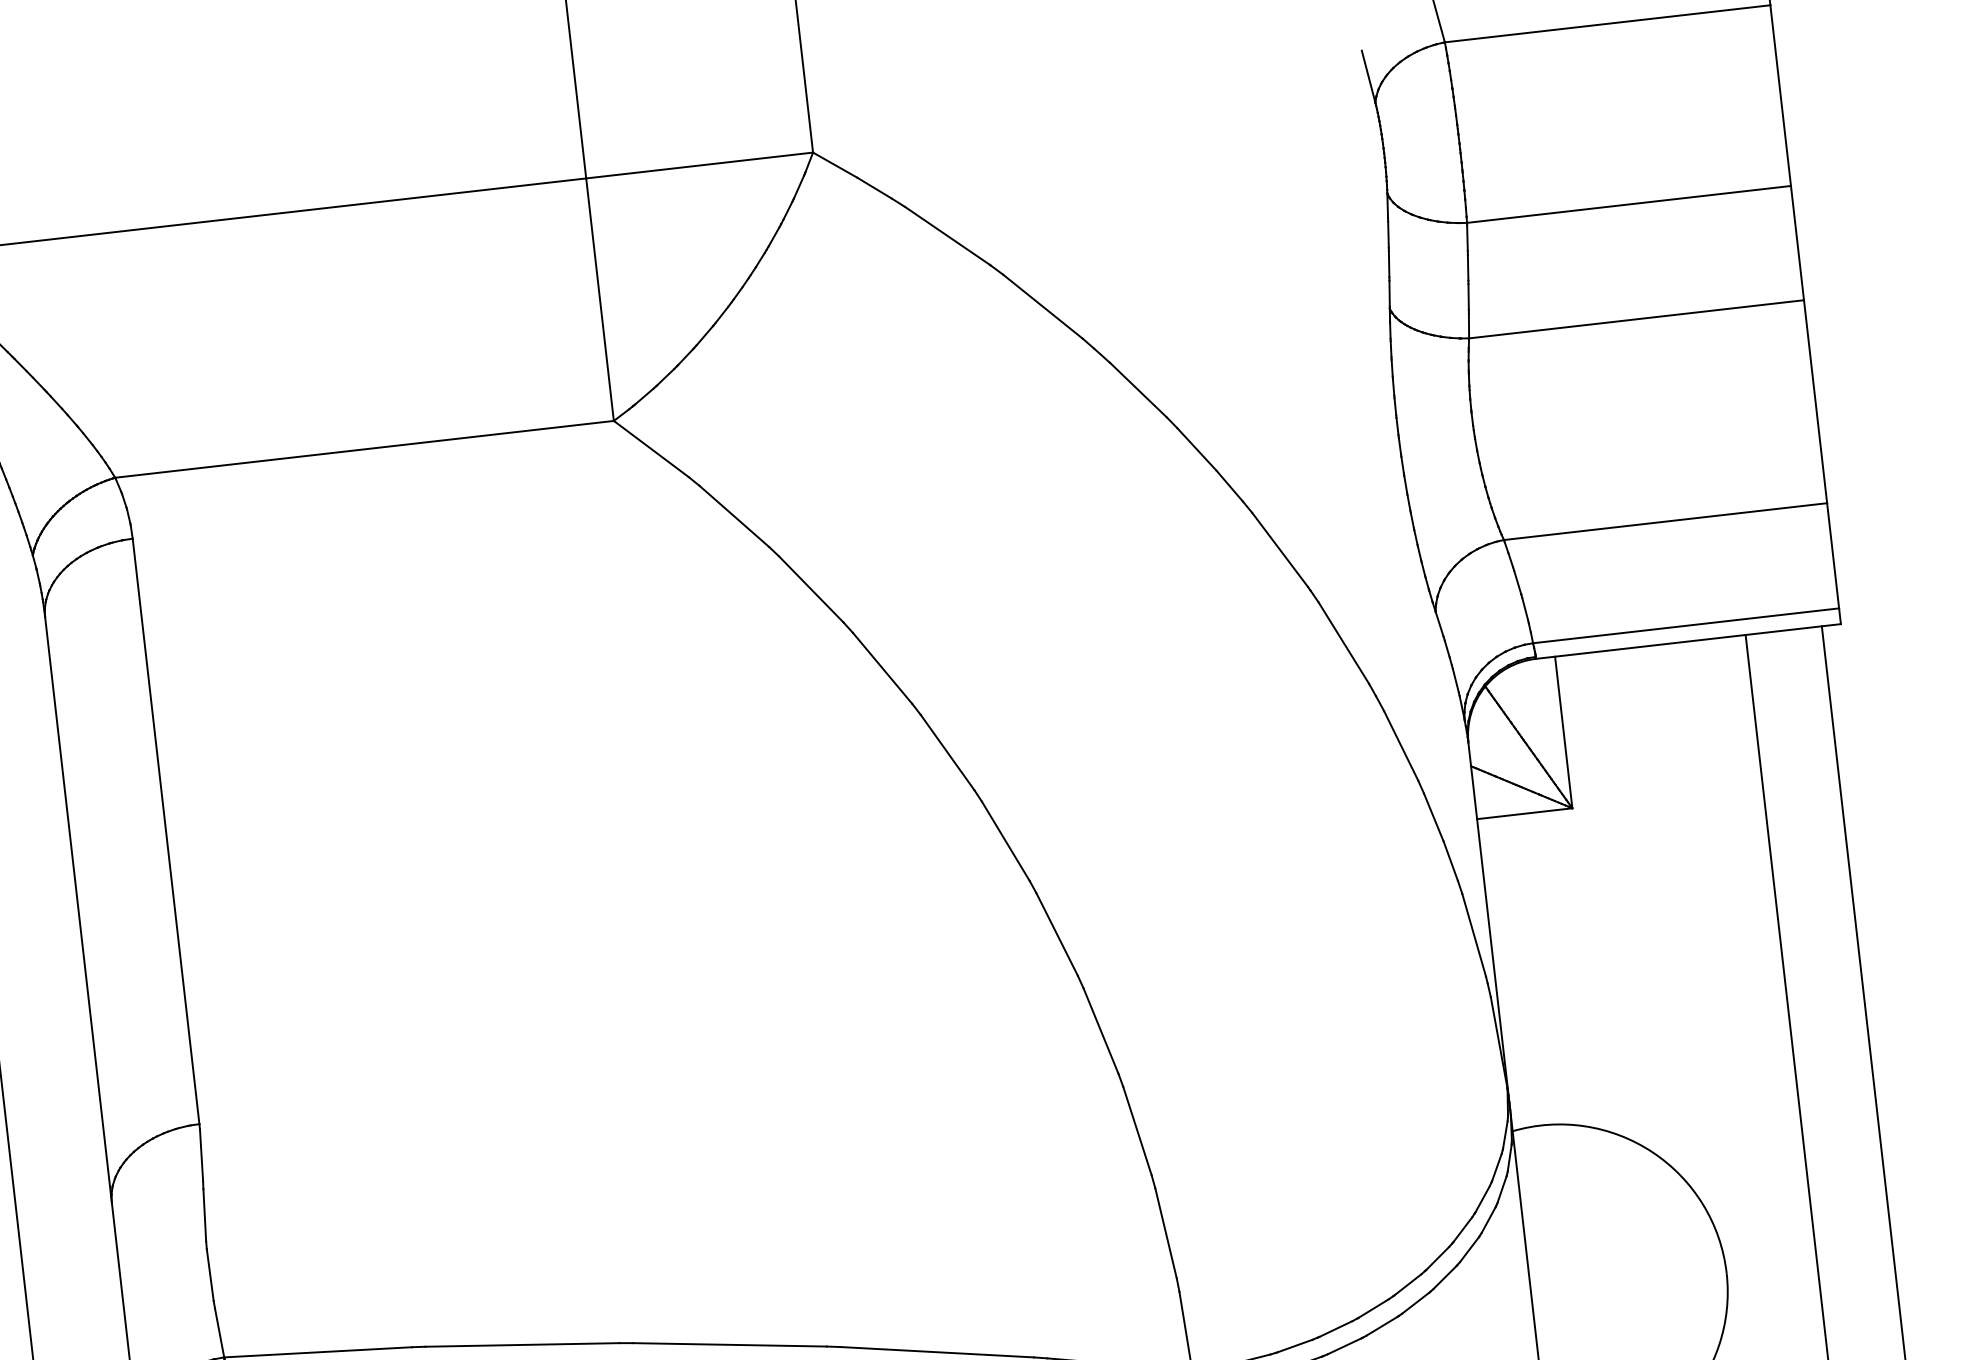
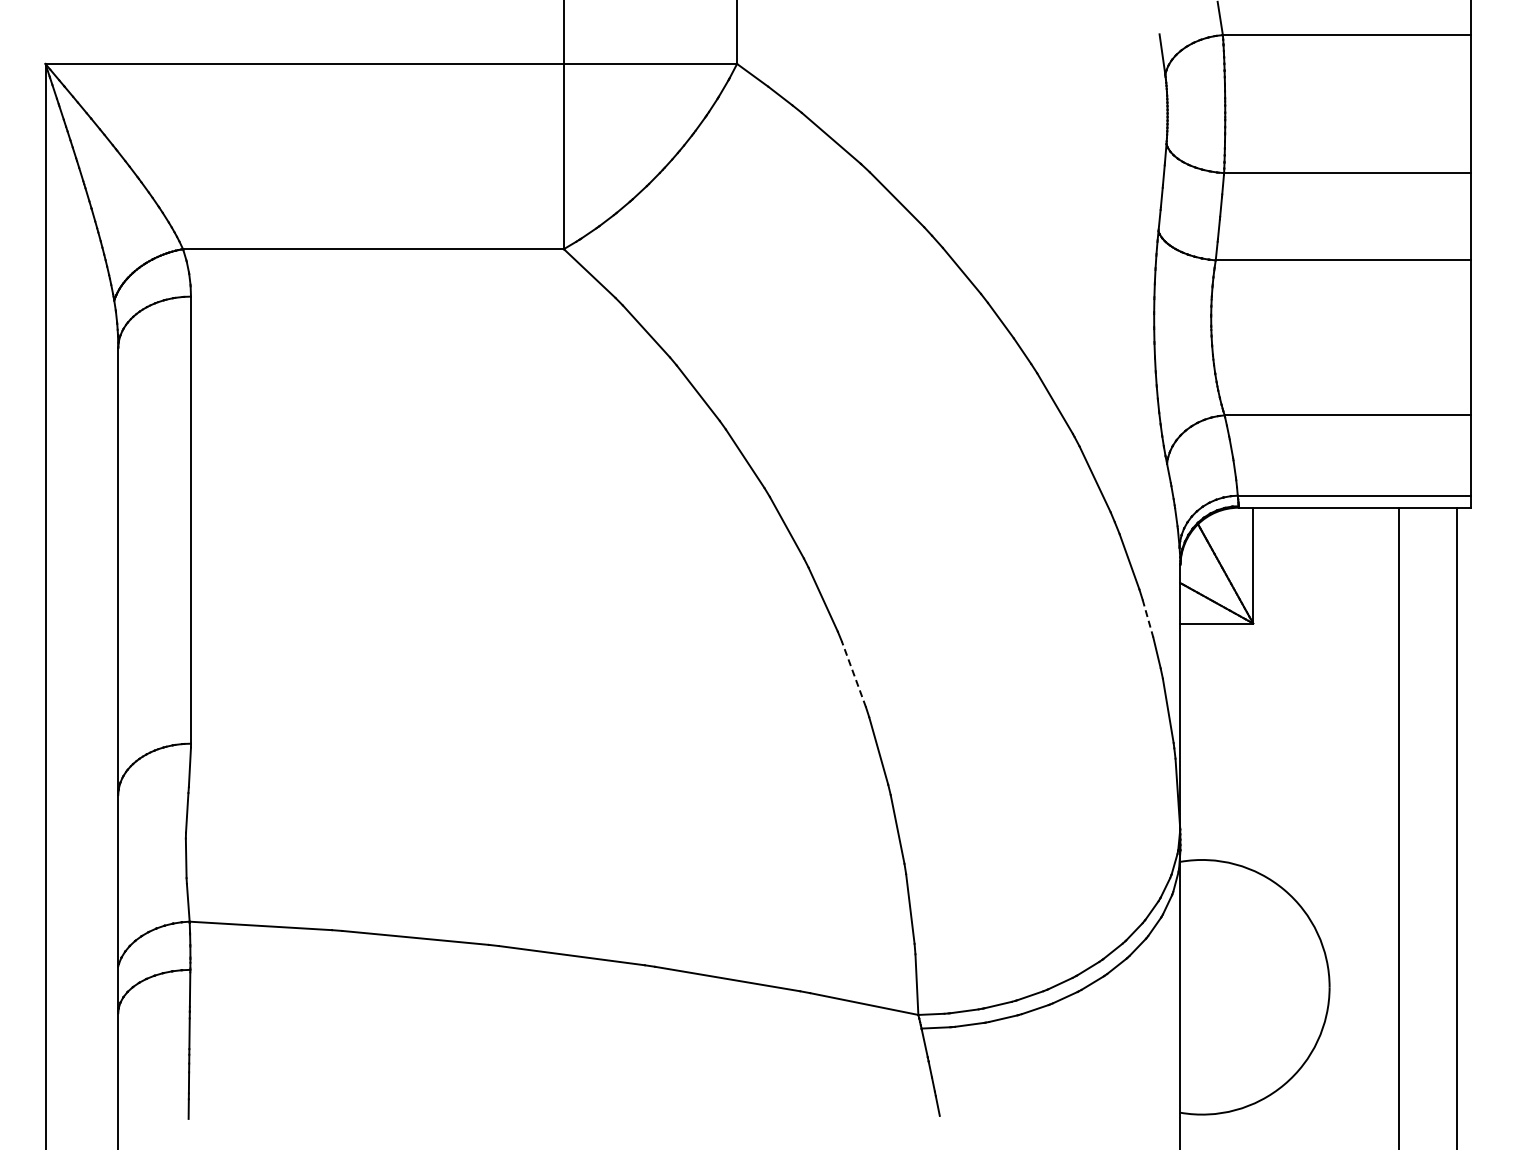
line: (1433, 817) -> (1147, 618), solid -> dashed
line: (1056, 933) -> (853, 673), solid -> dashed

